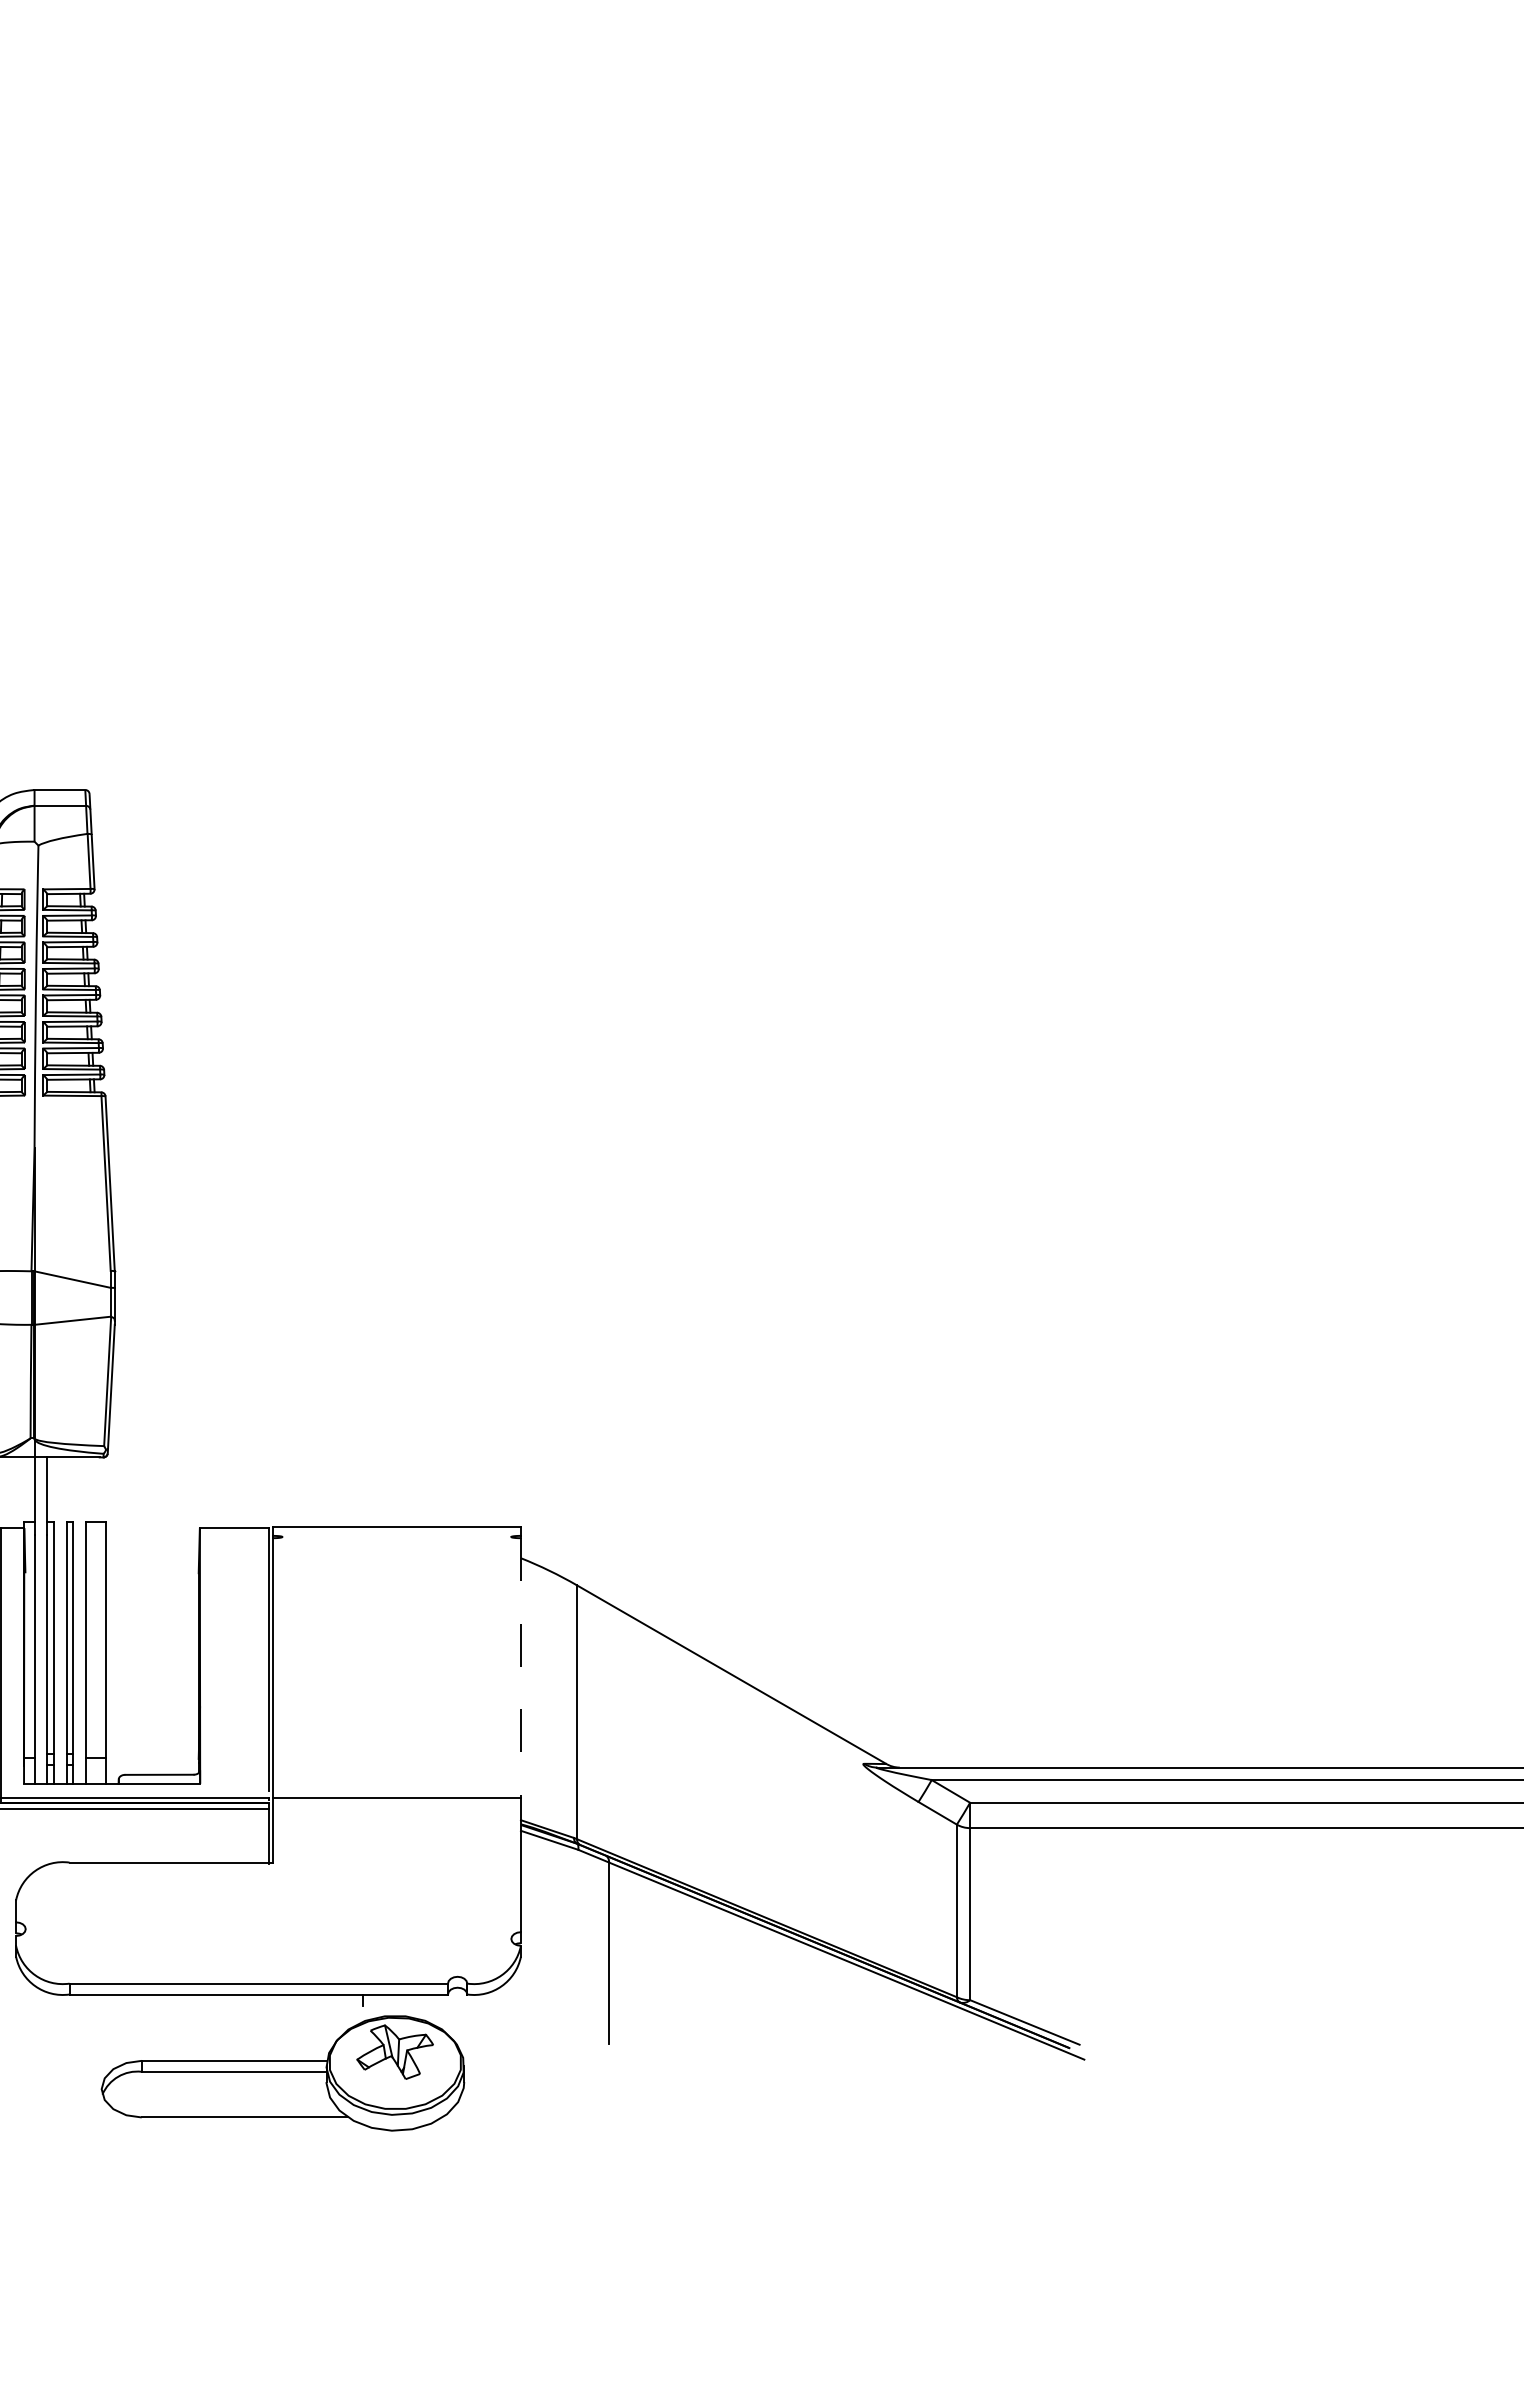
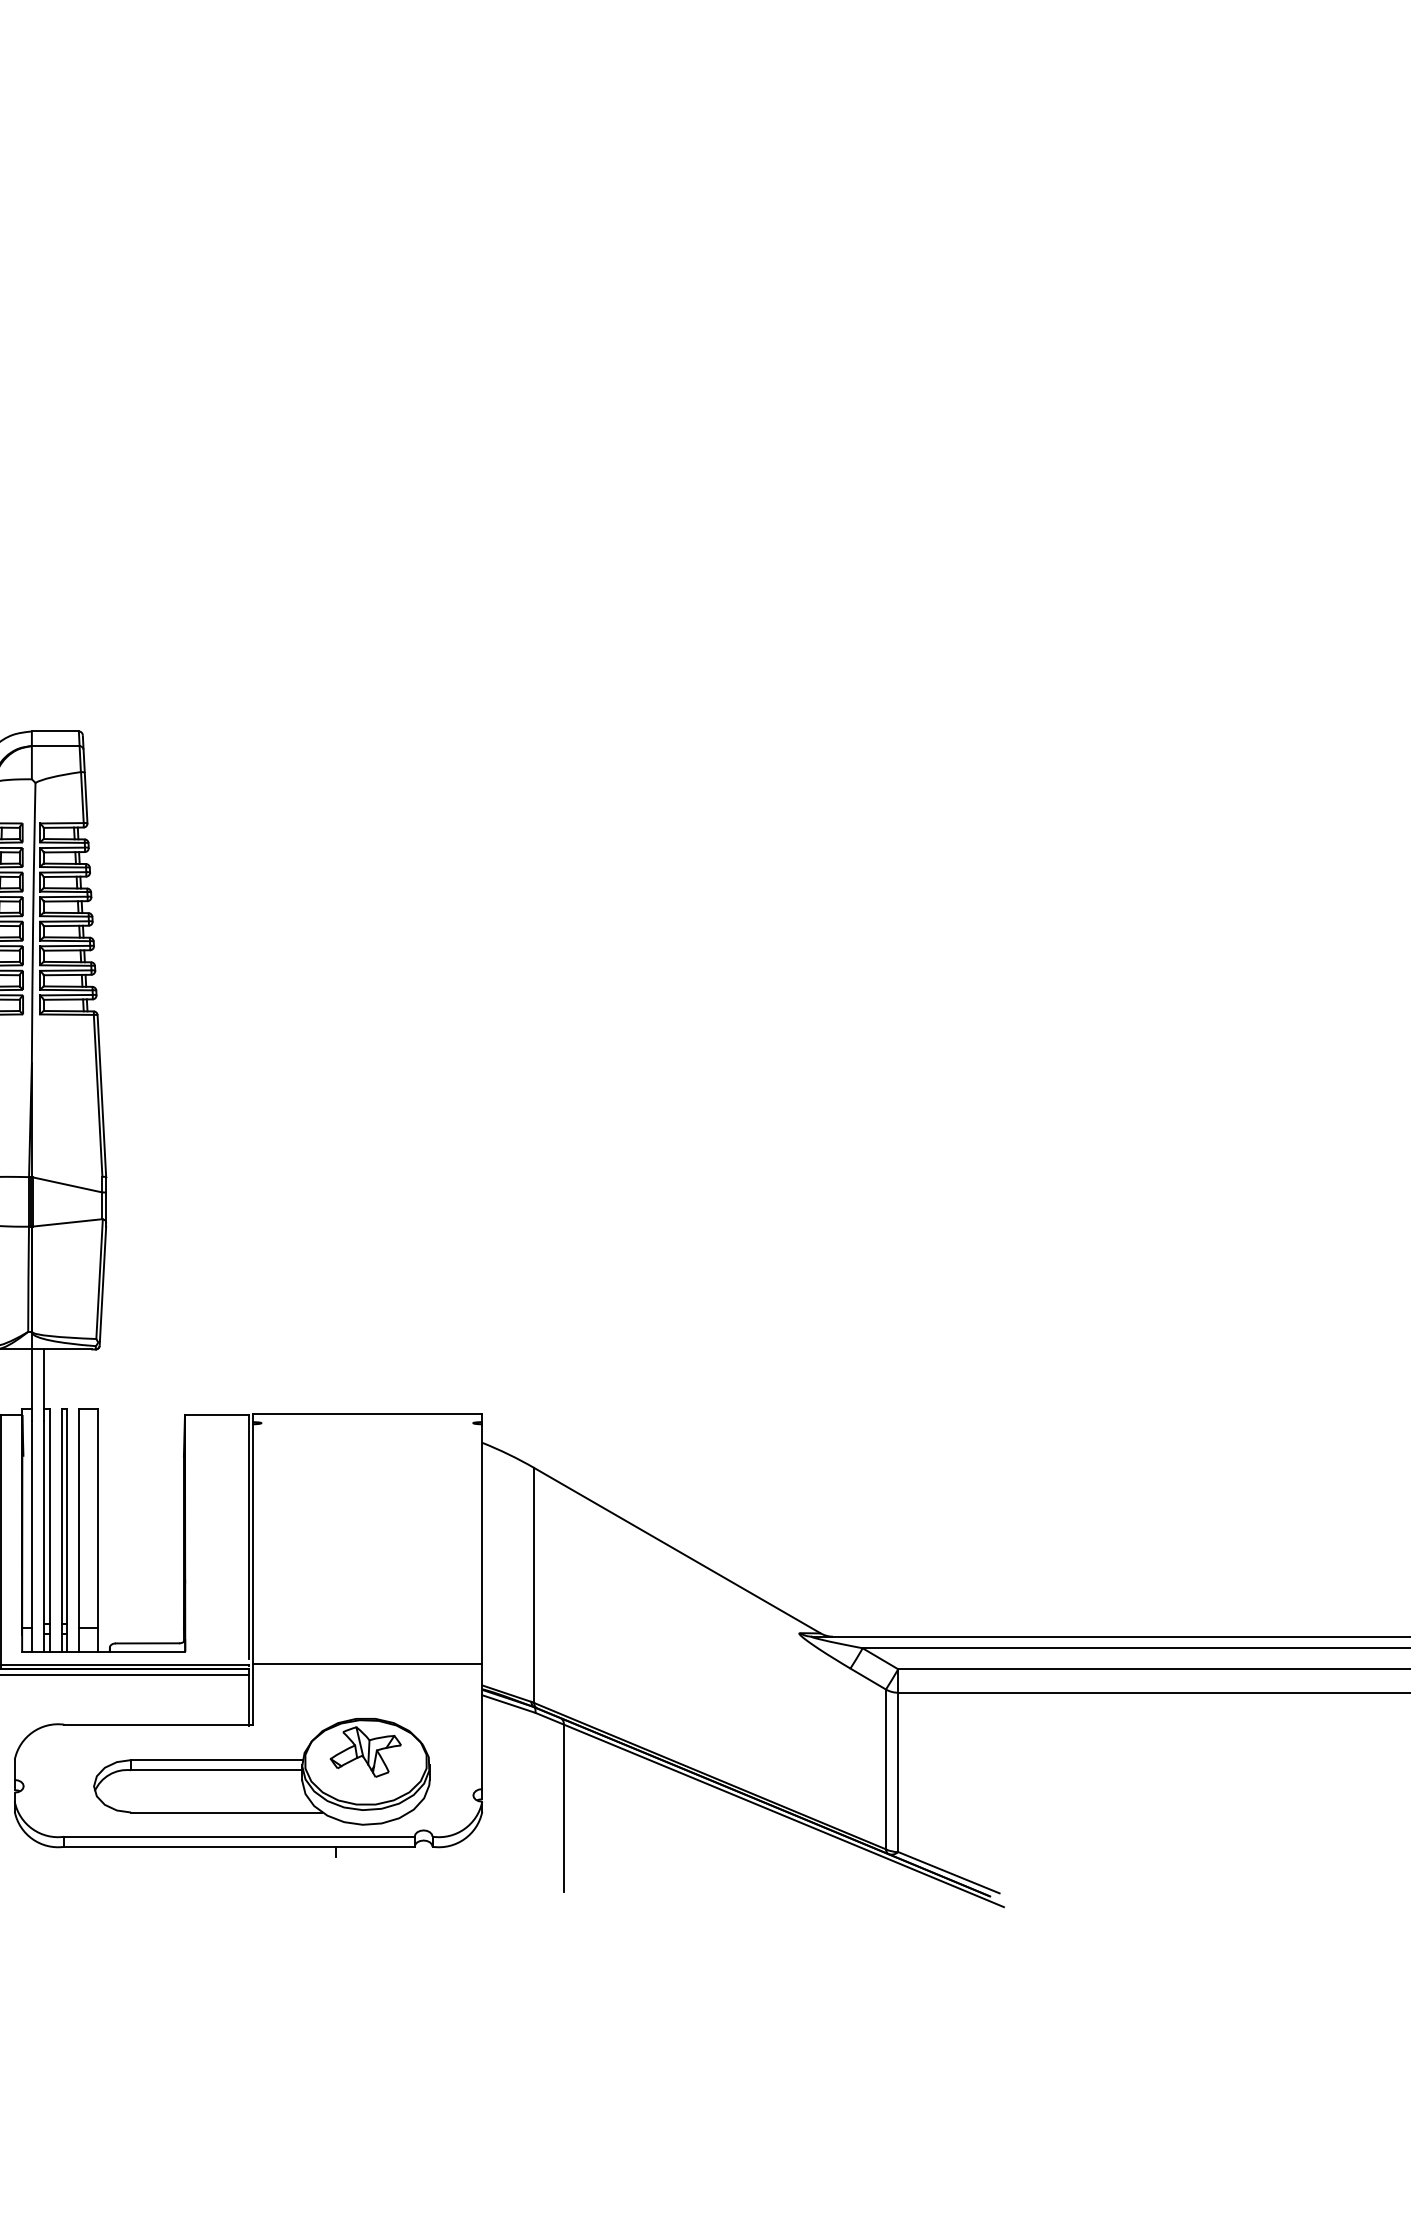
line: (520, 1667) -> (481, 1544), dashed -> solid
part: (282, 2073) -> (261, 1771), moved

